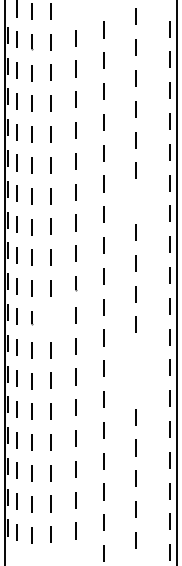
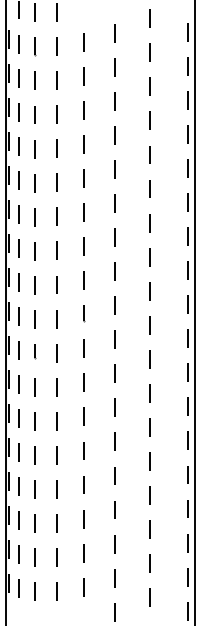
line: (135, 201) -> (149, 222), added
line: (50, 319) -> (55, 353), added
line: (135, 355) -> (149, 393), added
line: (135, 386) -> (149, 427), added

